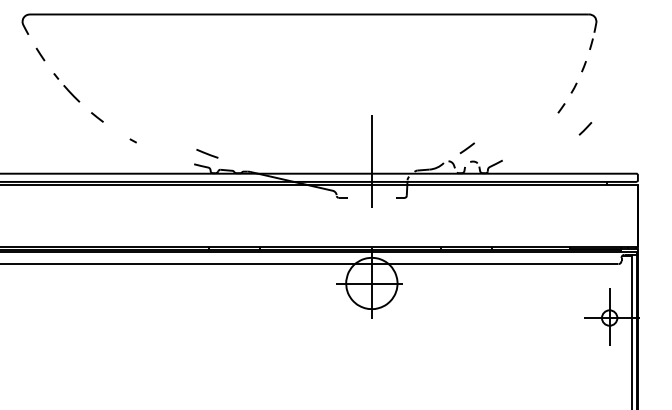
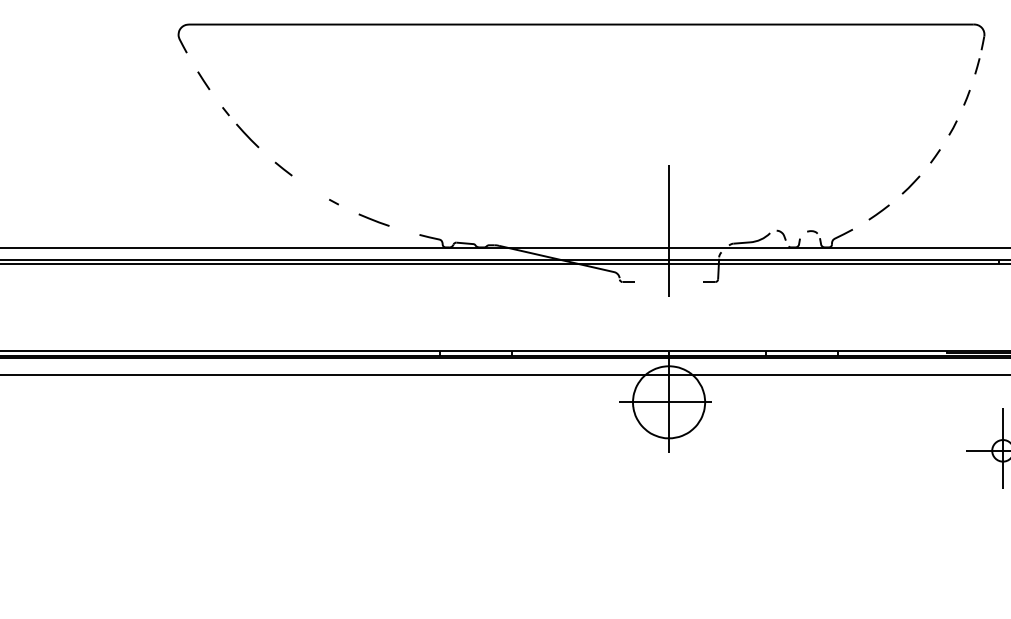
line: (585, 128) -> (910, 184), moved
line: (466, 148) -> (878, 212), moved
line: (206, 153) -> (373, 219), moved

